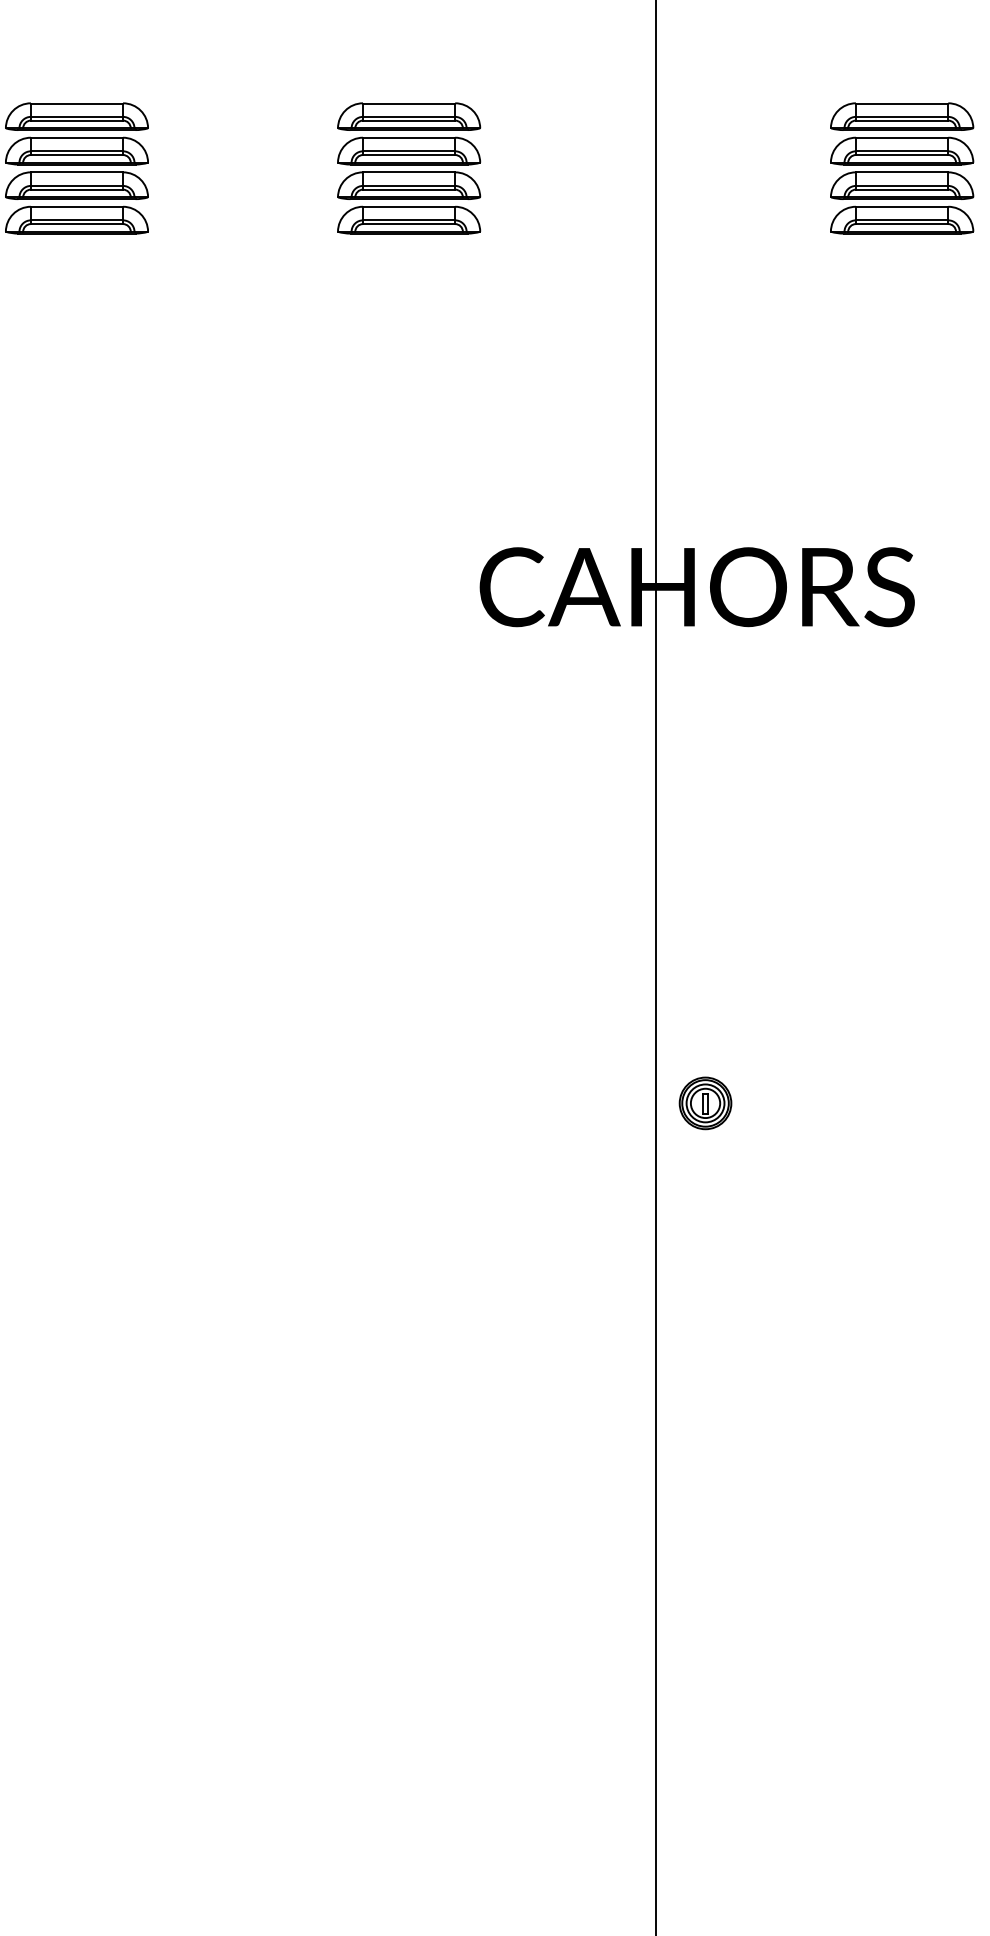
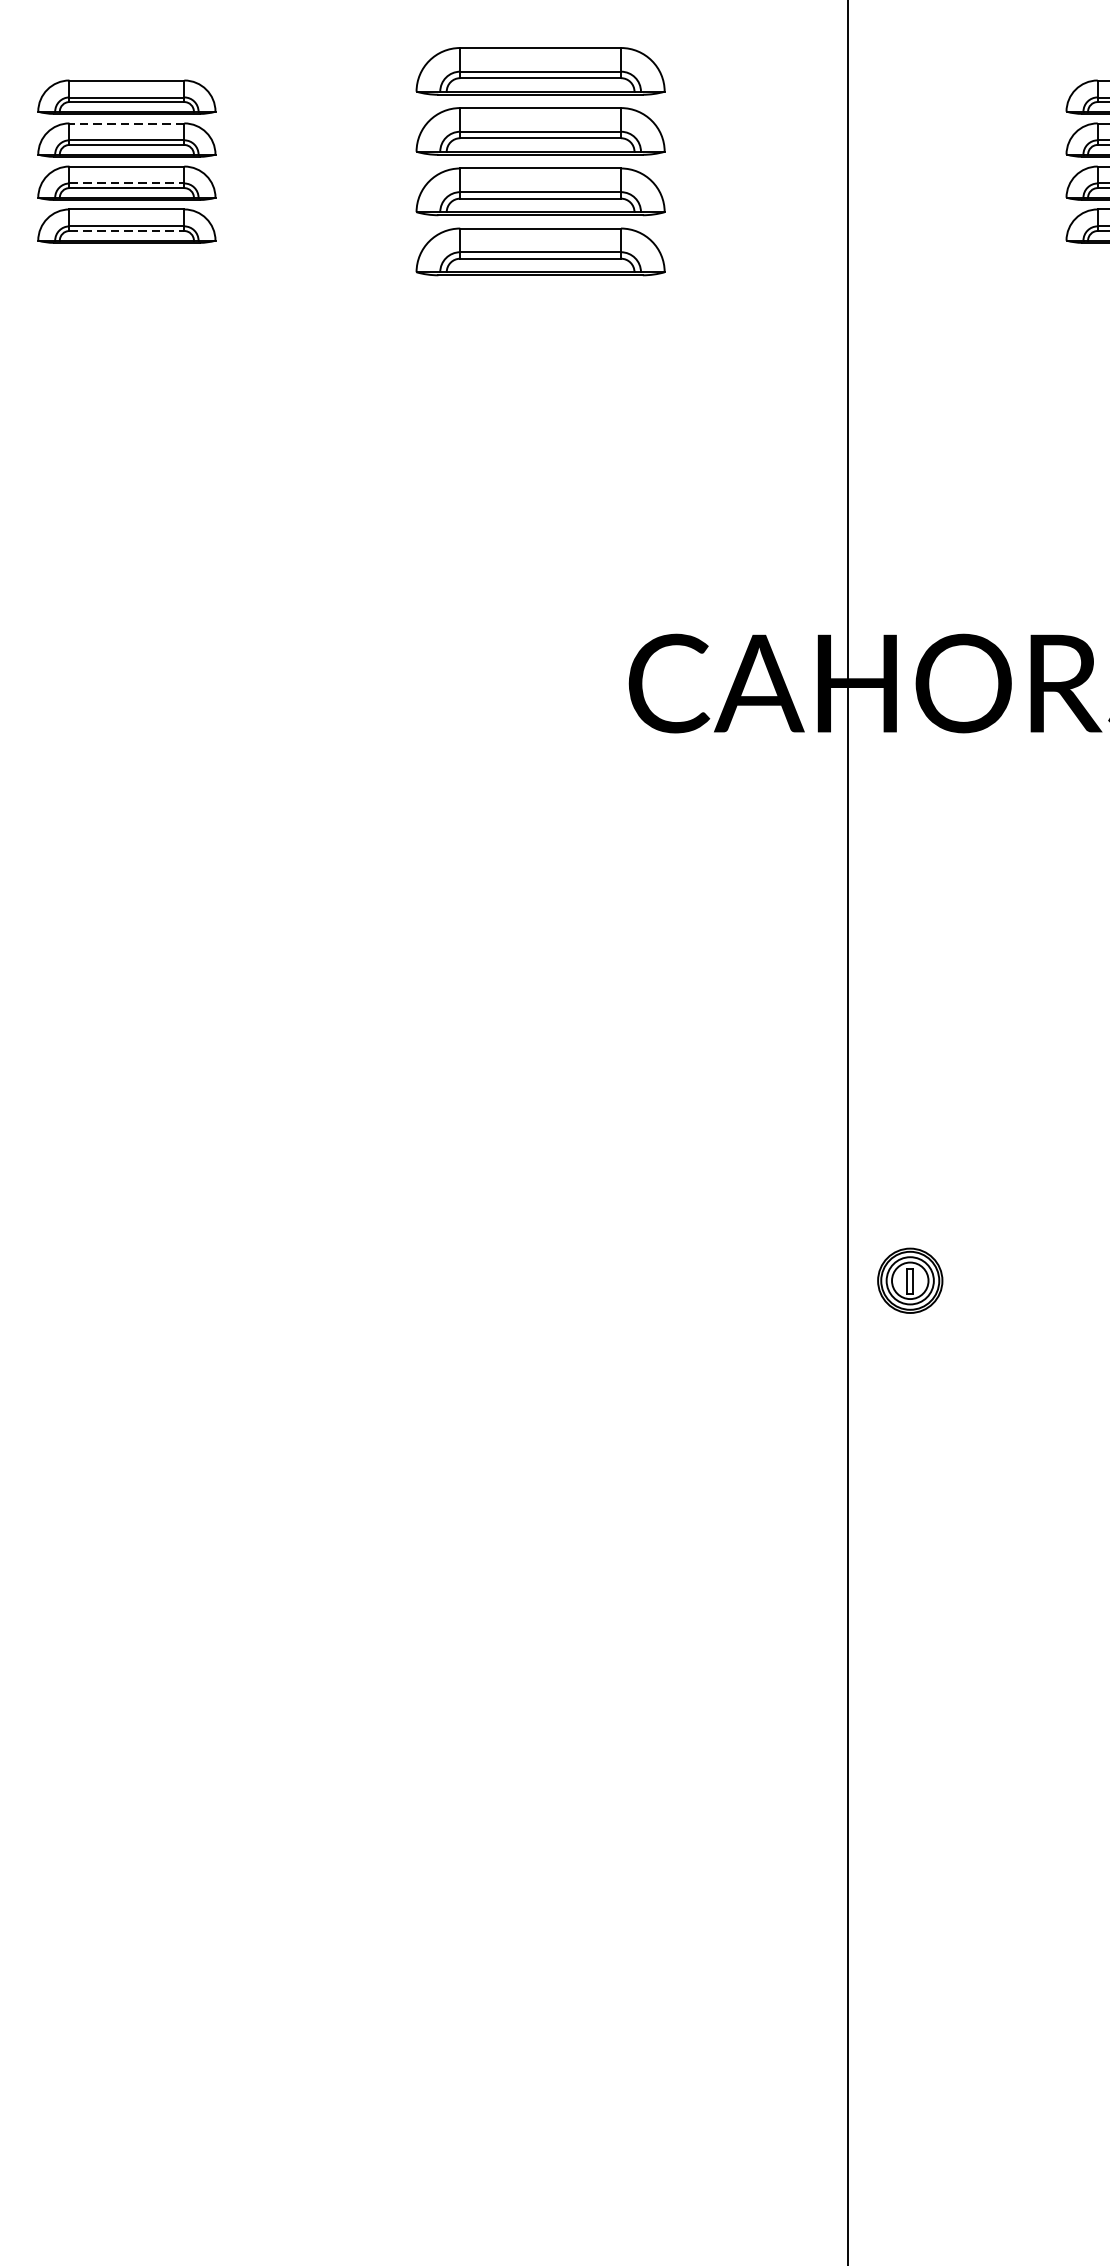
line: (76, 137) -> (126, 123), solid -> dashed
part: (409, 168) -> (541, 161), size x1.4
line: (77, 185) -> (127, 182), solid -> dashed
line: (77, 224) -> (127, 231), solid -> dashed
part: (705, 1103) -> (910, 1280), moved

